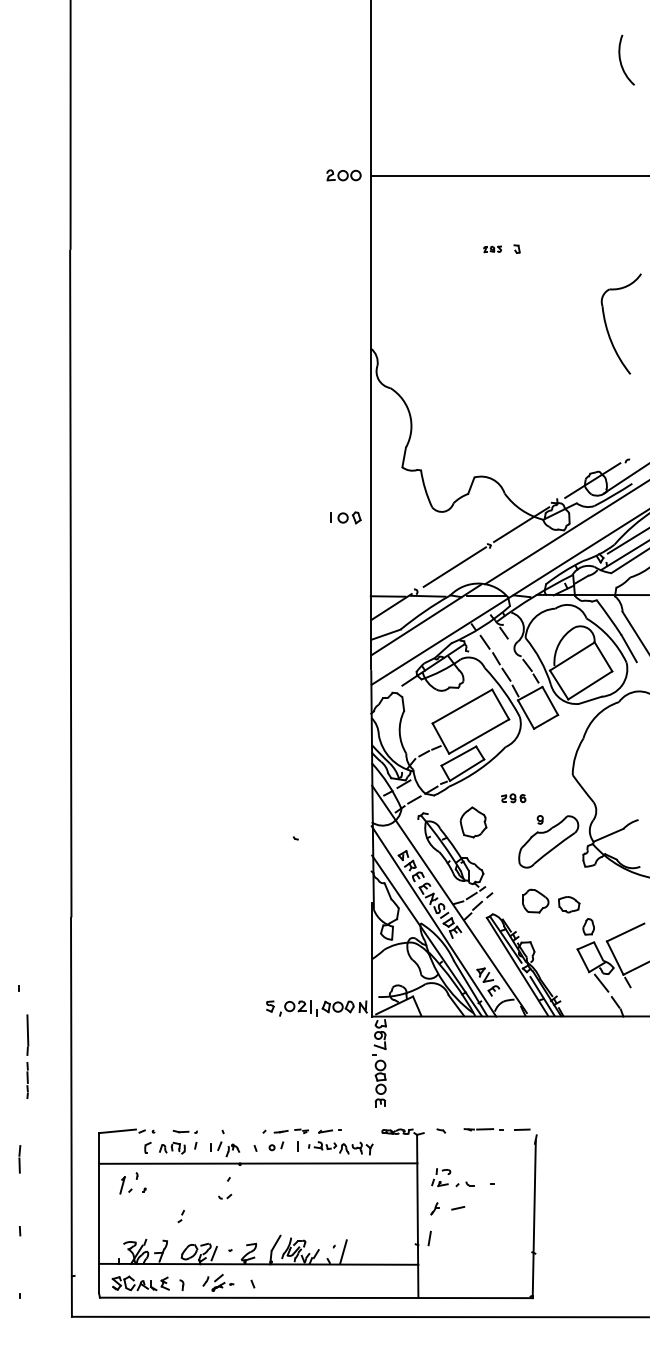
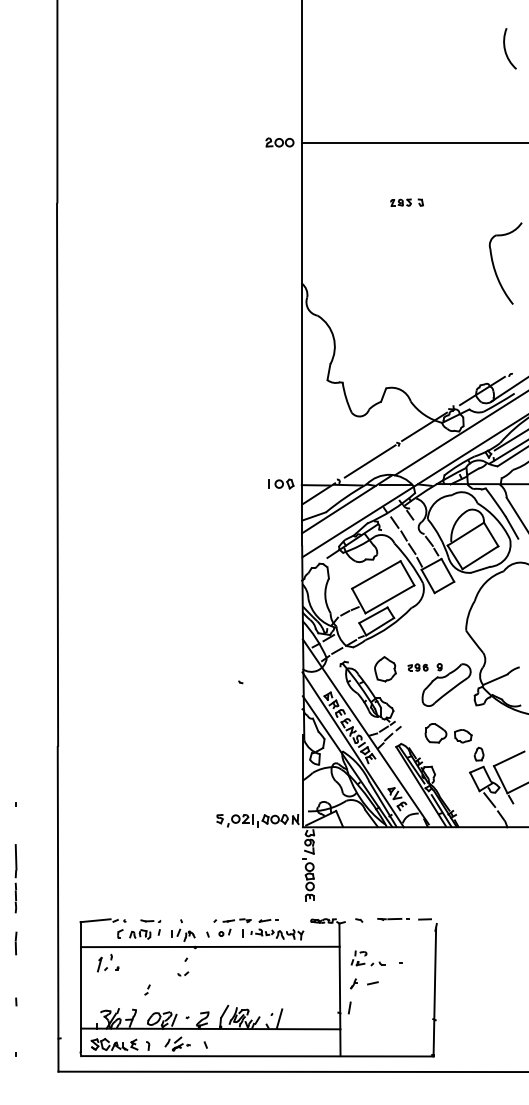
part: (492, 249) -> (400, 202), size x1.43
part: (345, 517) -> (281, 483), moved
part: (513, 798) -> (417, 667), moved
line: (27, 1055) -> (15, 877), moved

